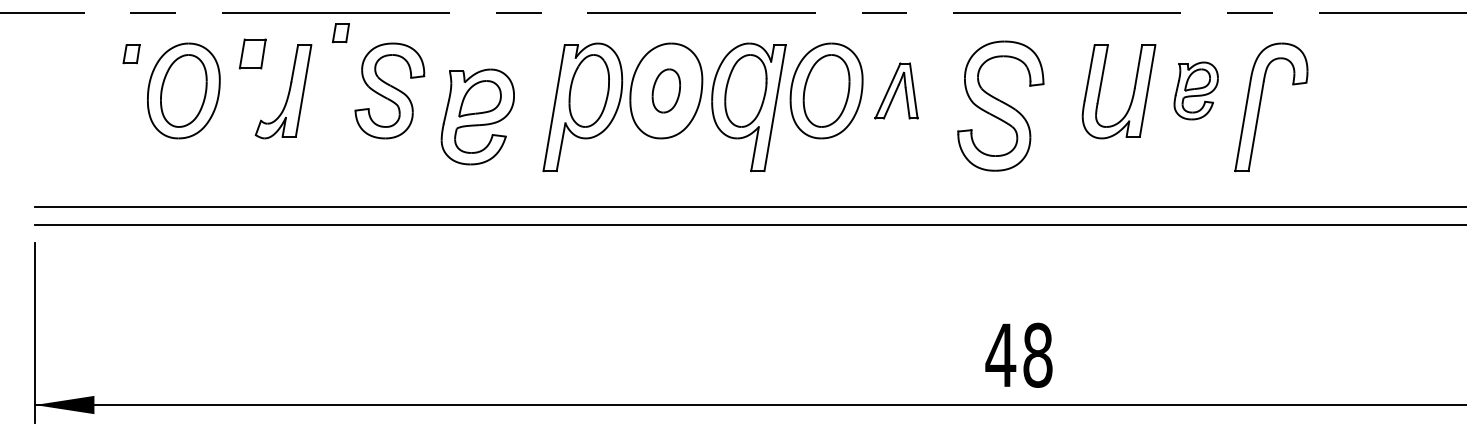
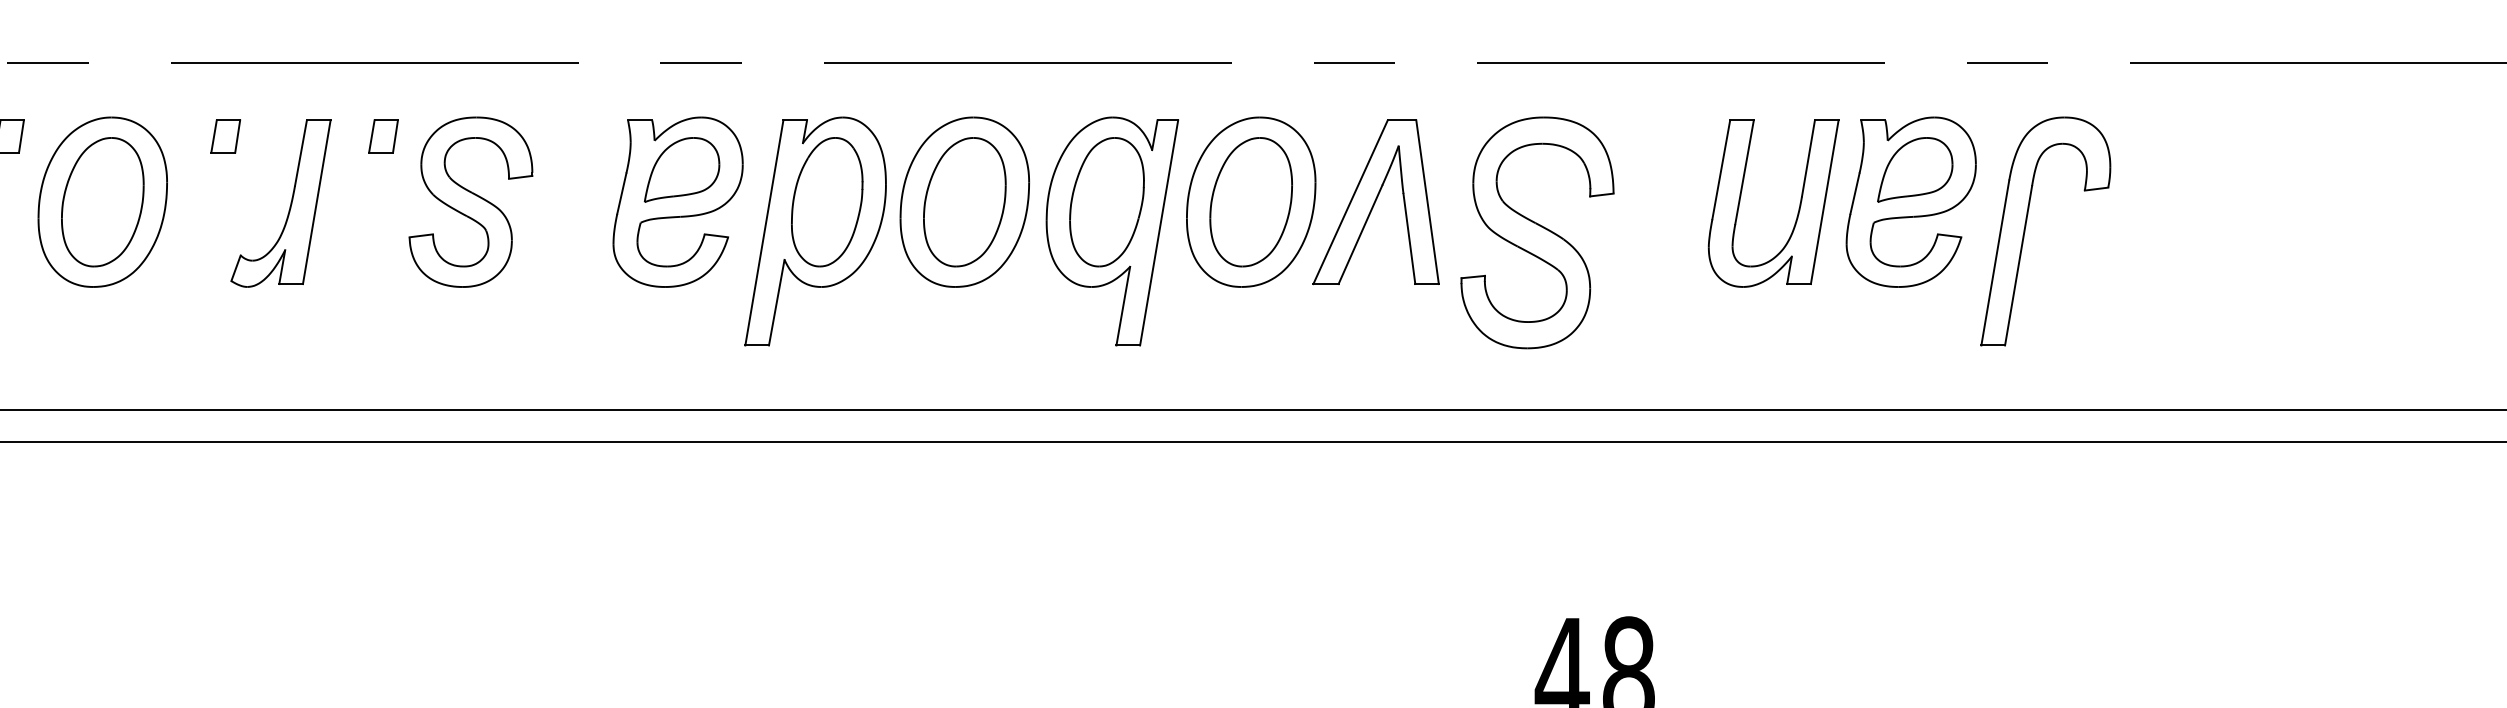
part: (340, 33) -> (382, 137), moved
part: (252, 54) -> (225, 137), size x0.62
part: (666, 90) -> (965, 201), size x1.67
part: (896, 90) -> (1376, 201), size x1.67
part: (1196, 90) -> (1912, 201), size x1.67
part: (1000, 105) -> (1536, 231), moved
part: (477, 116) -> (677, 201), moved

